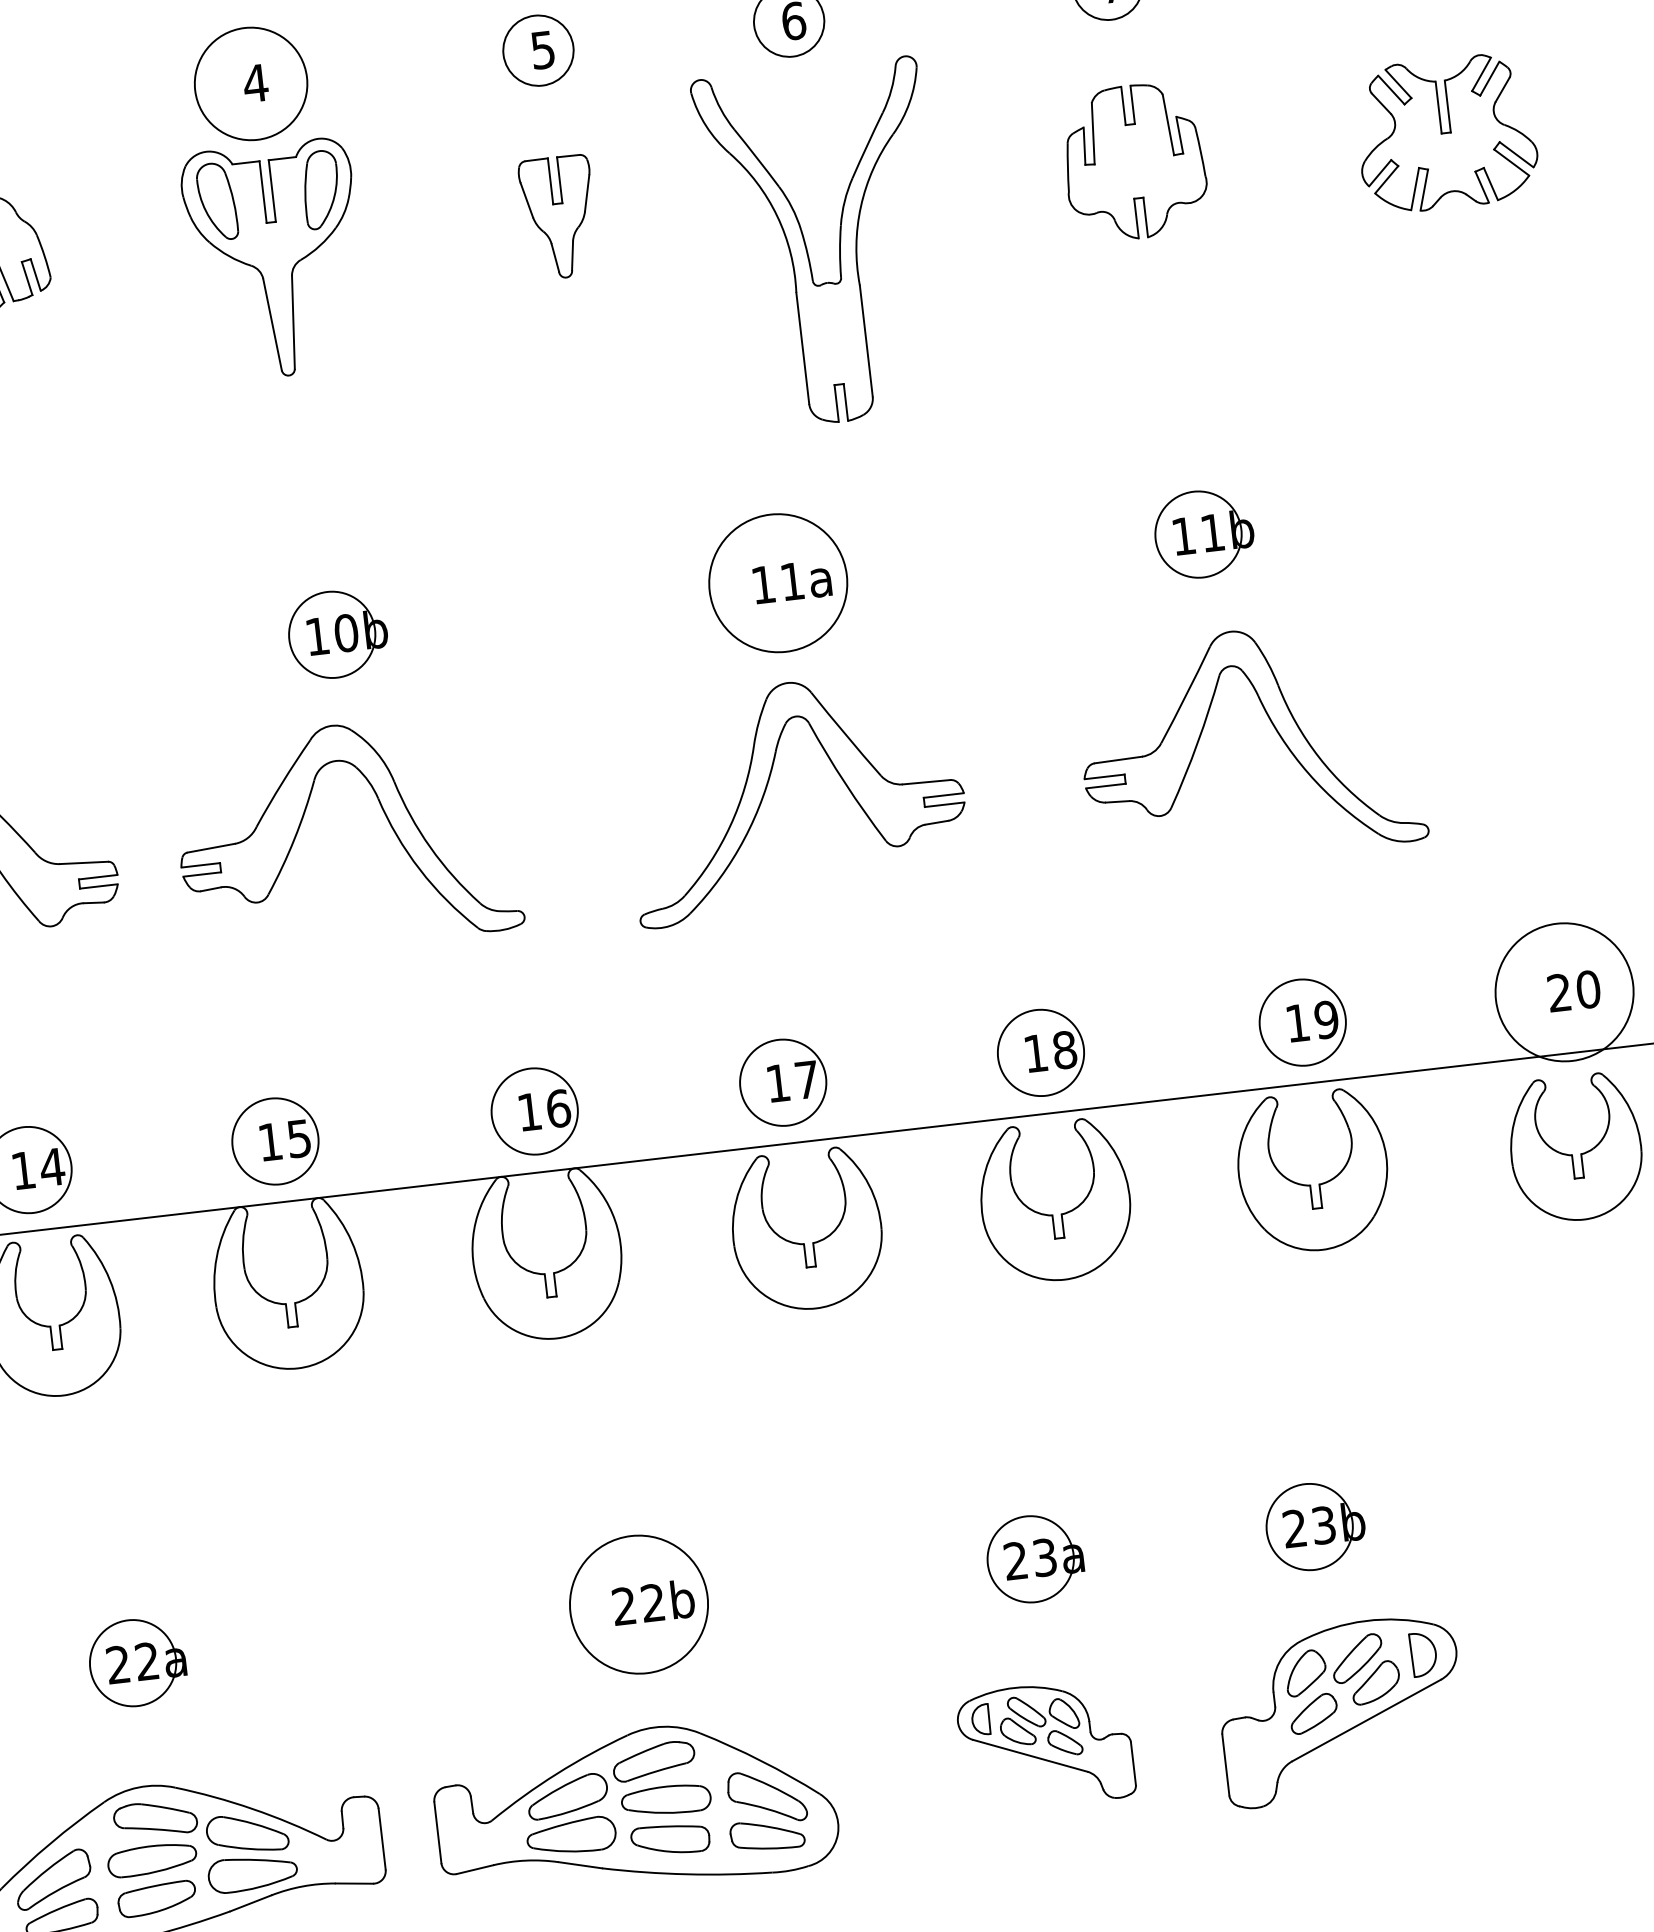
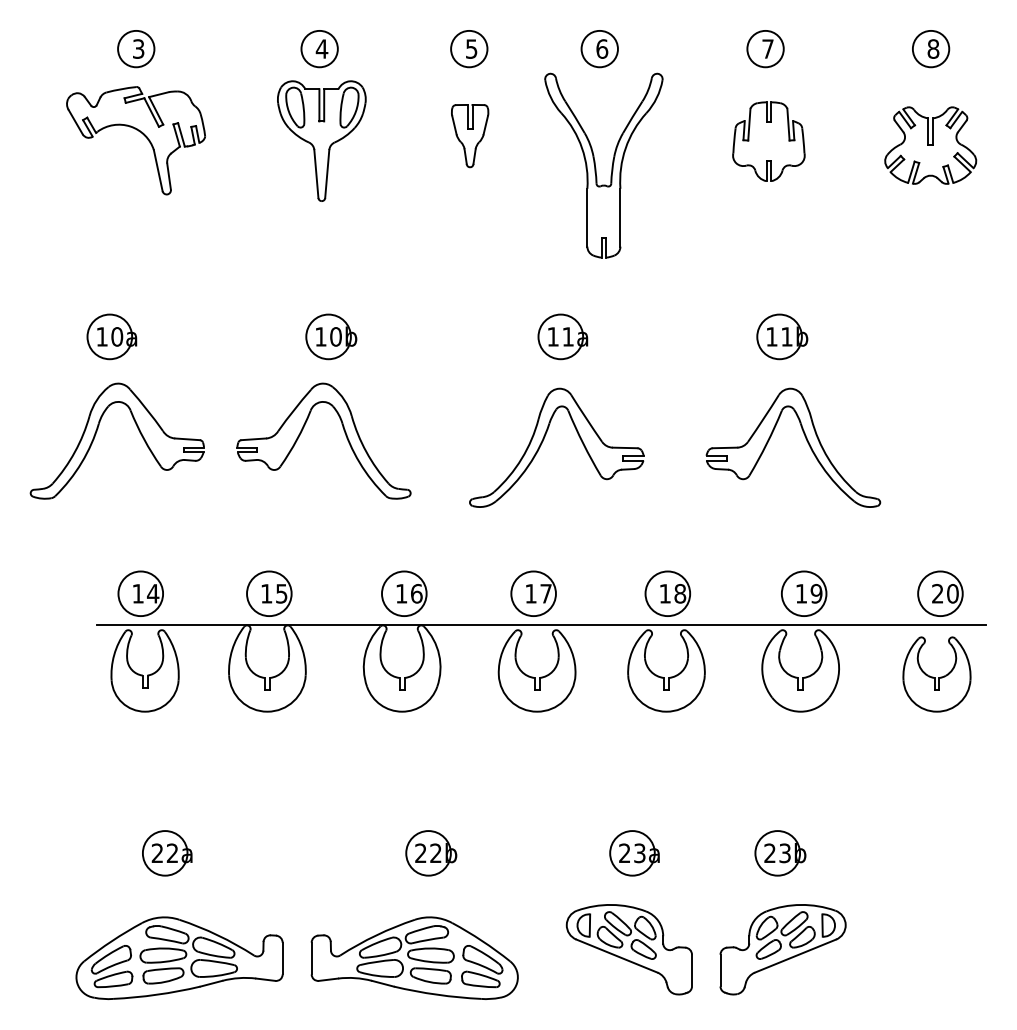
circle: (250, 82) -> (319, 48), size x0.62
circle: (777, 582) -> (560, 336), size x0.62
circle: (1564, 991) -> (940, 593), size x0.62
circle: (638, 1604) -> (428, 853), size x0.62
part: (1044, 1744) -> (628, 949), size x1.43

